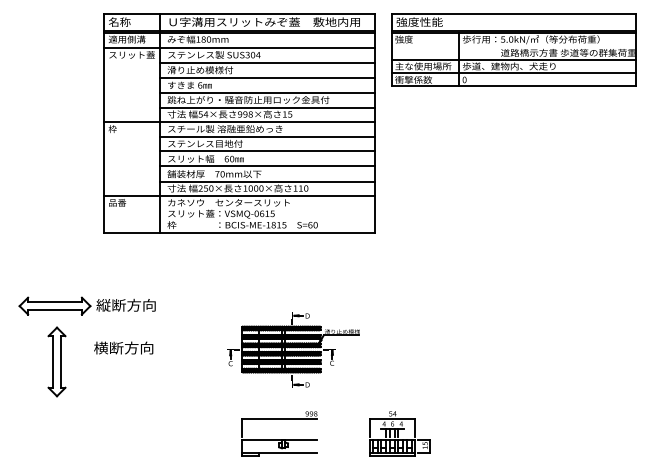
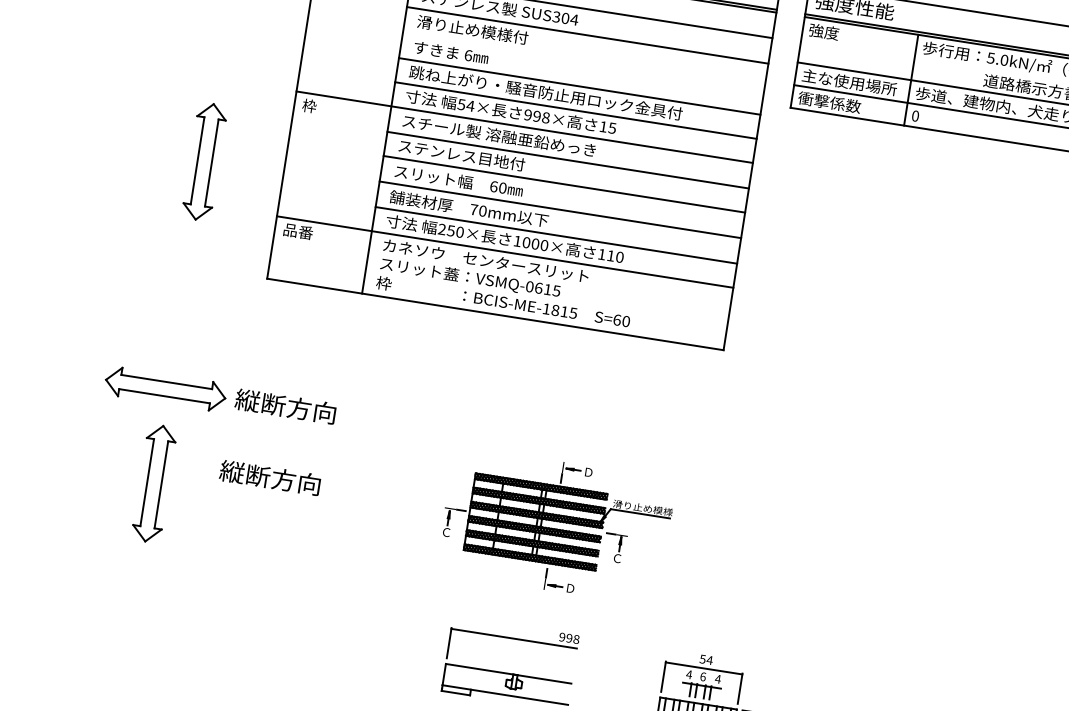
line: (267, 78) -> (583, 61), removed
part: (56, 170) -> (203, 160), added
text: (100, 347) -> (231, 470), 横断方向 -> 縦断方向

